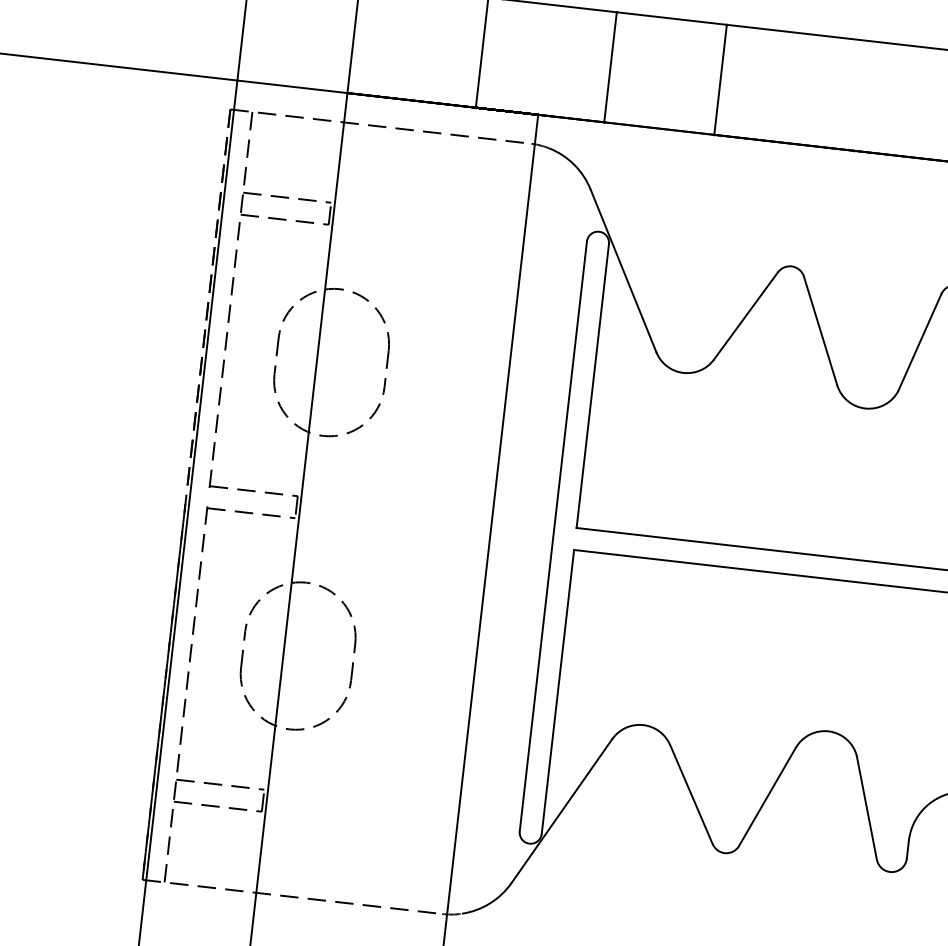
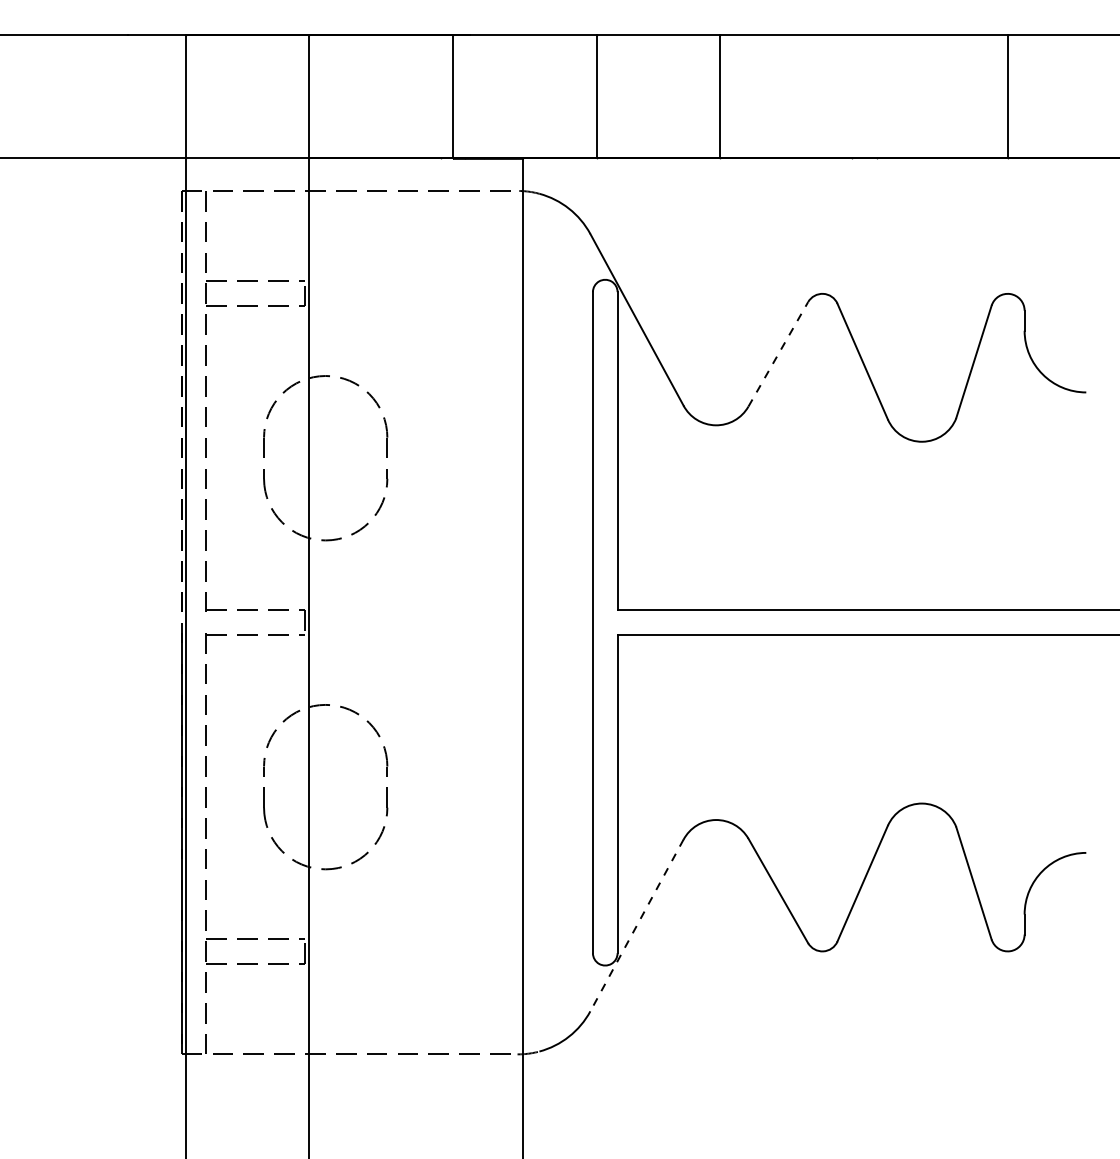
line: (746, 315) -> (778, 353), solid -> dashed
line: (562, 811) -> (637, 925), solid -> dashed

